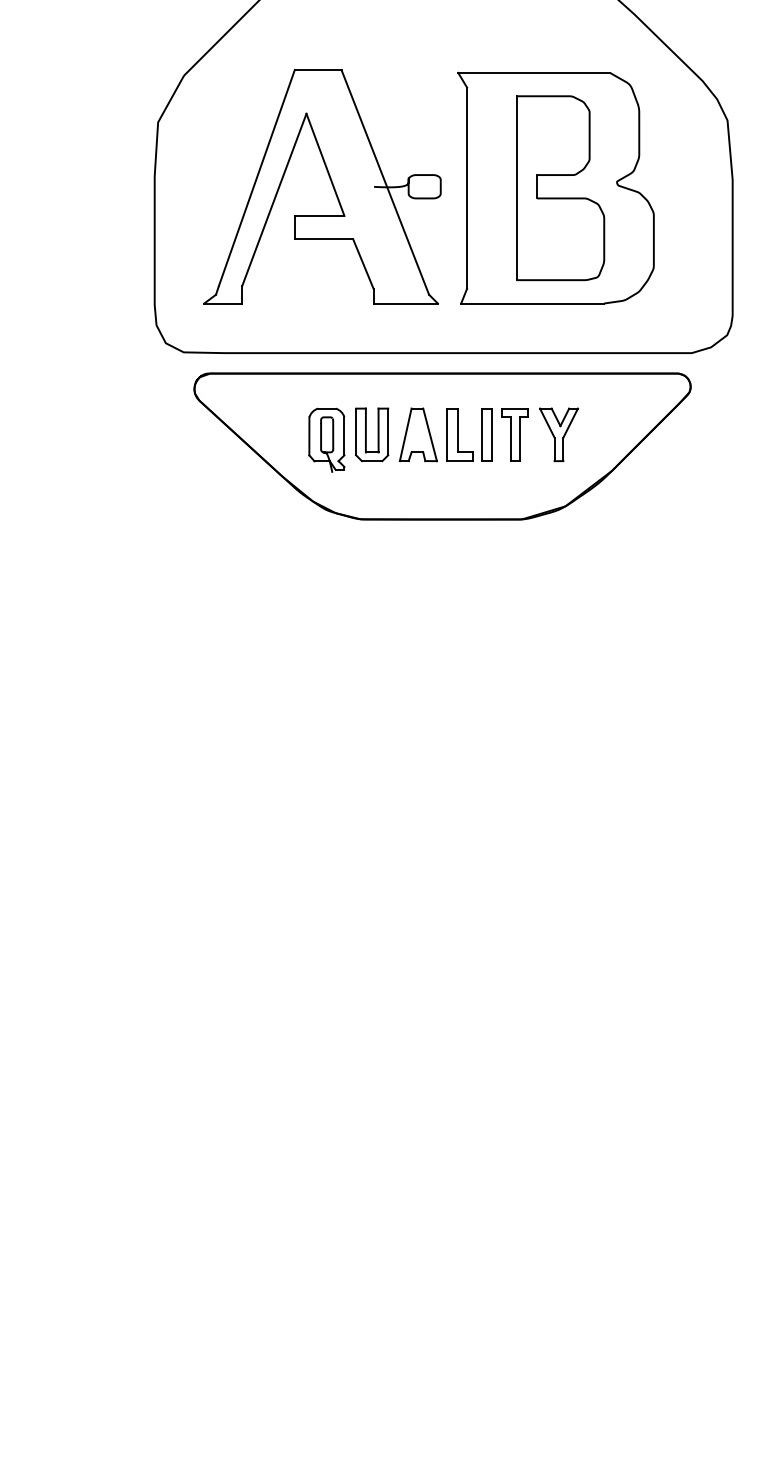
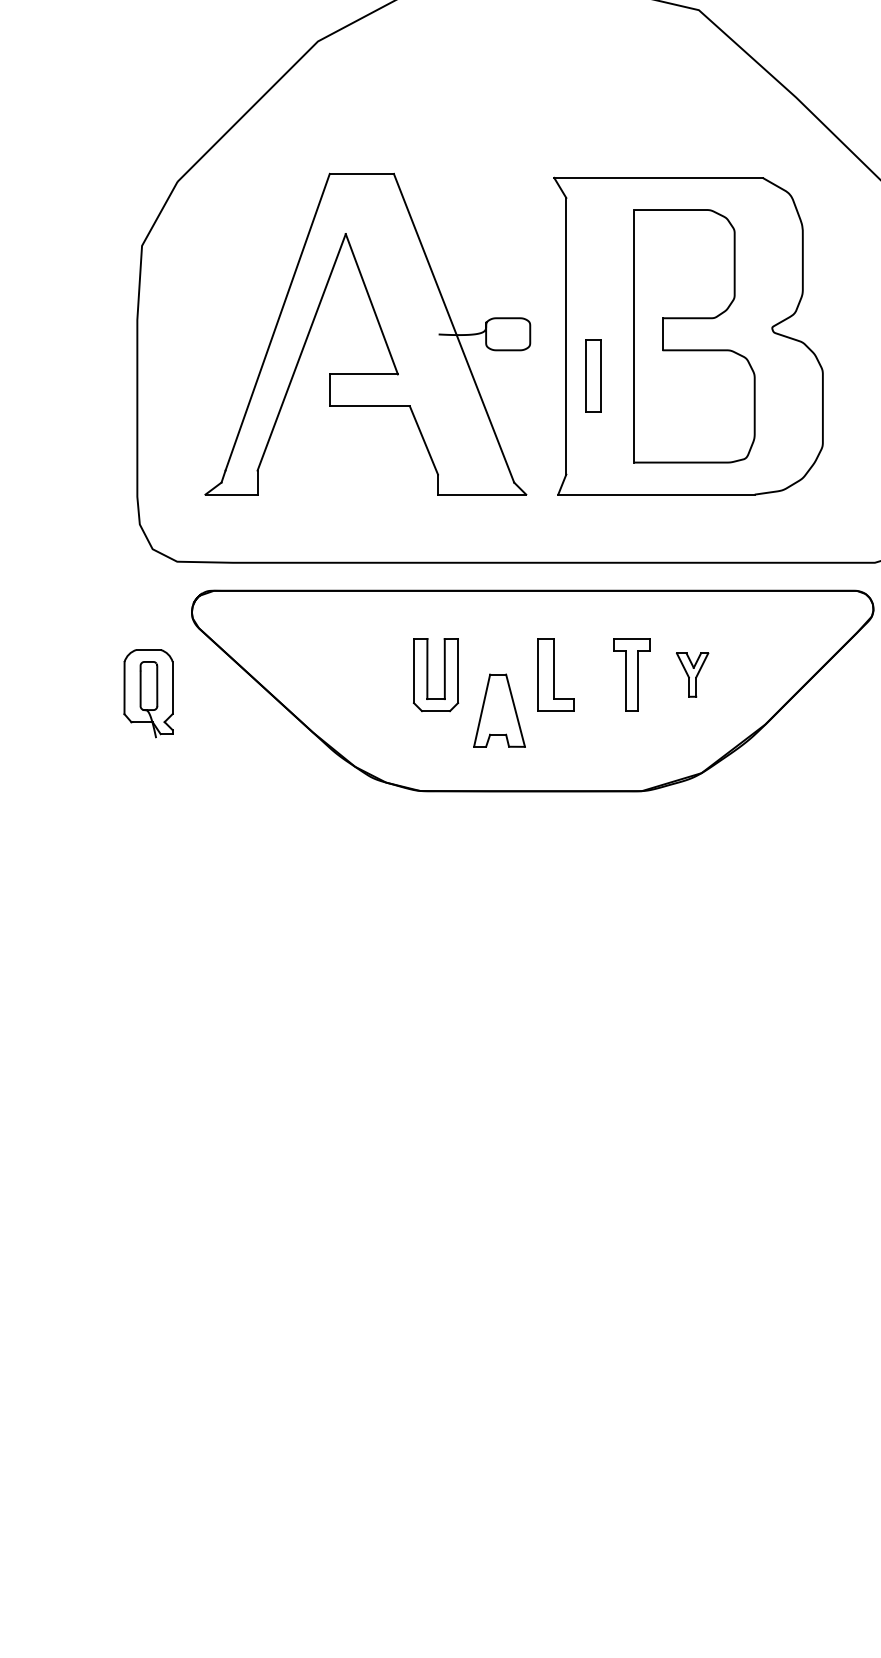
part: (417, 434) -> (498, 710), moved
part: (486, 434) -> (593, 375), moved
part: (558, 434) -> (691, 674), size x0.6
part: (326, 439) -> (148, 692), moved

